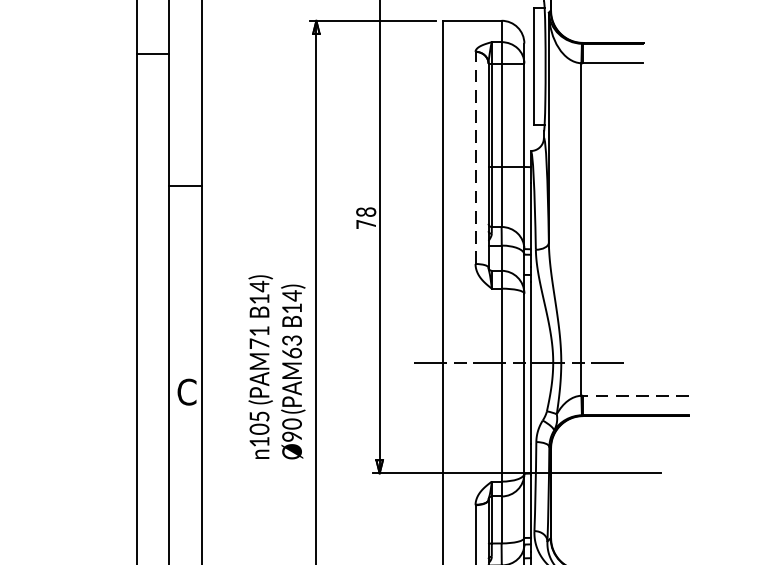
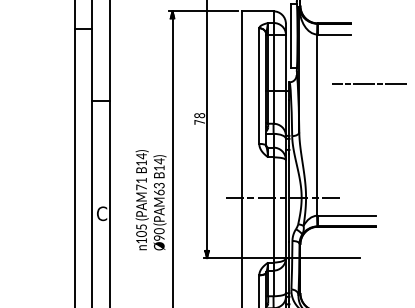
line: (677, 155) -> (369, 84), added
line: (475, 158) -> (259, 86), dashed -> solid
line: (635, 395) -> (346, 215), dashed -> solid

